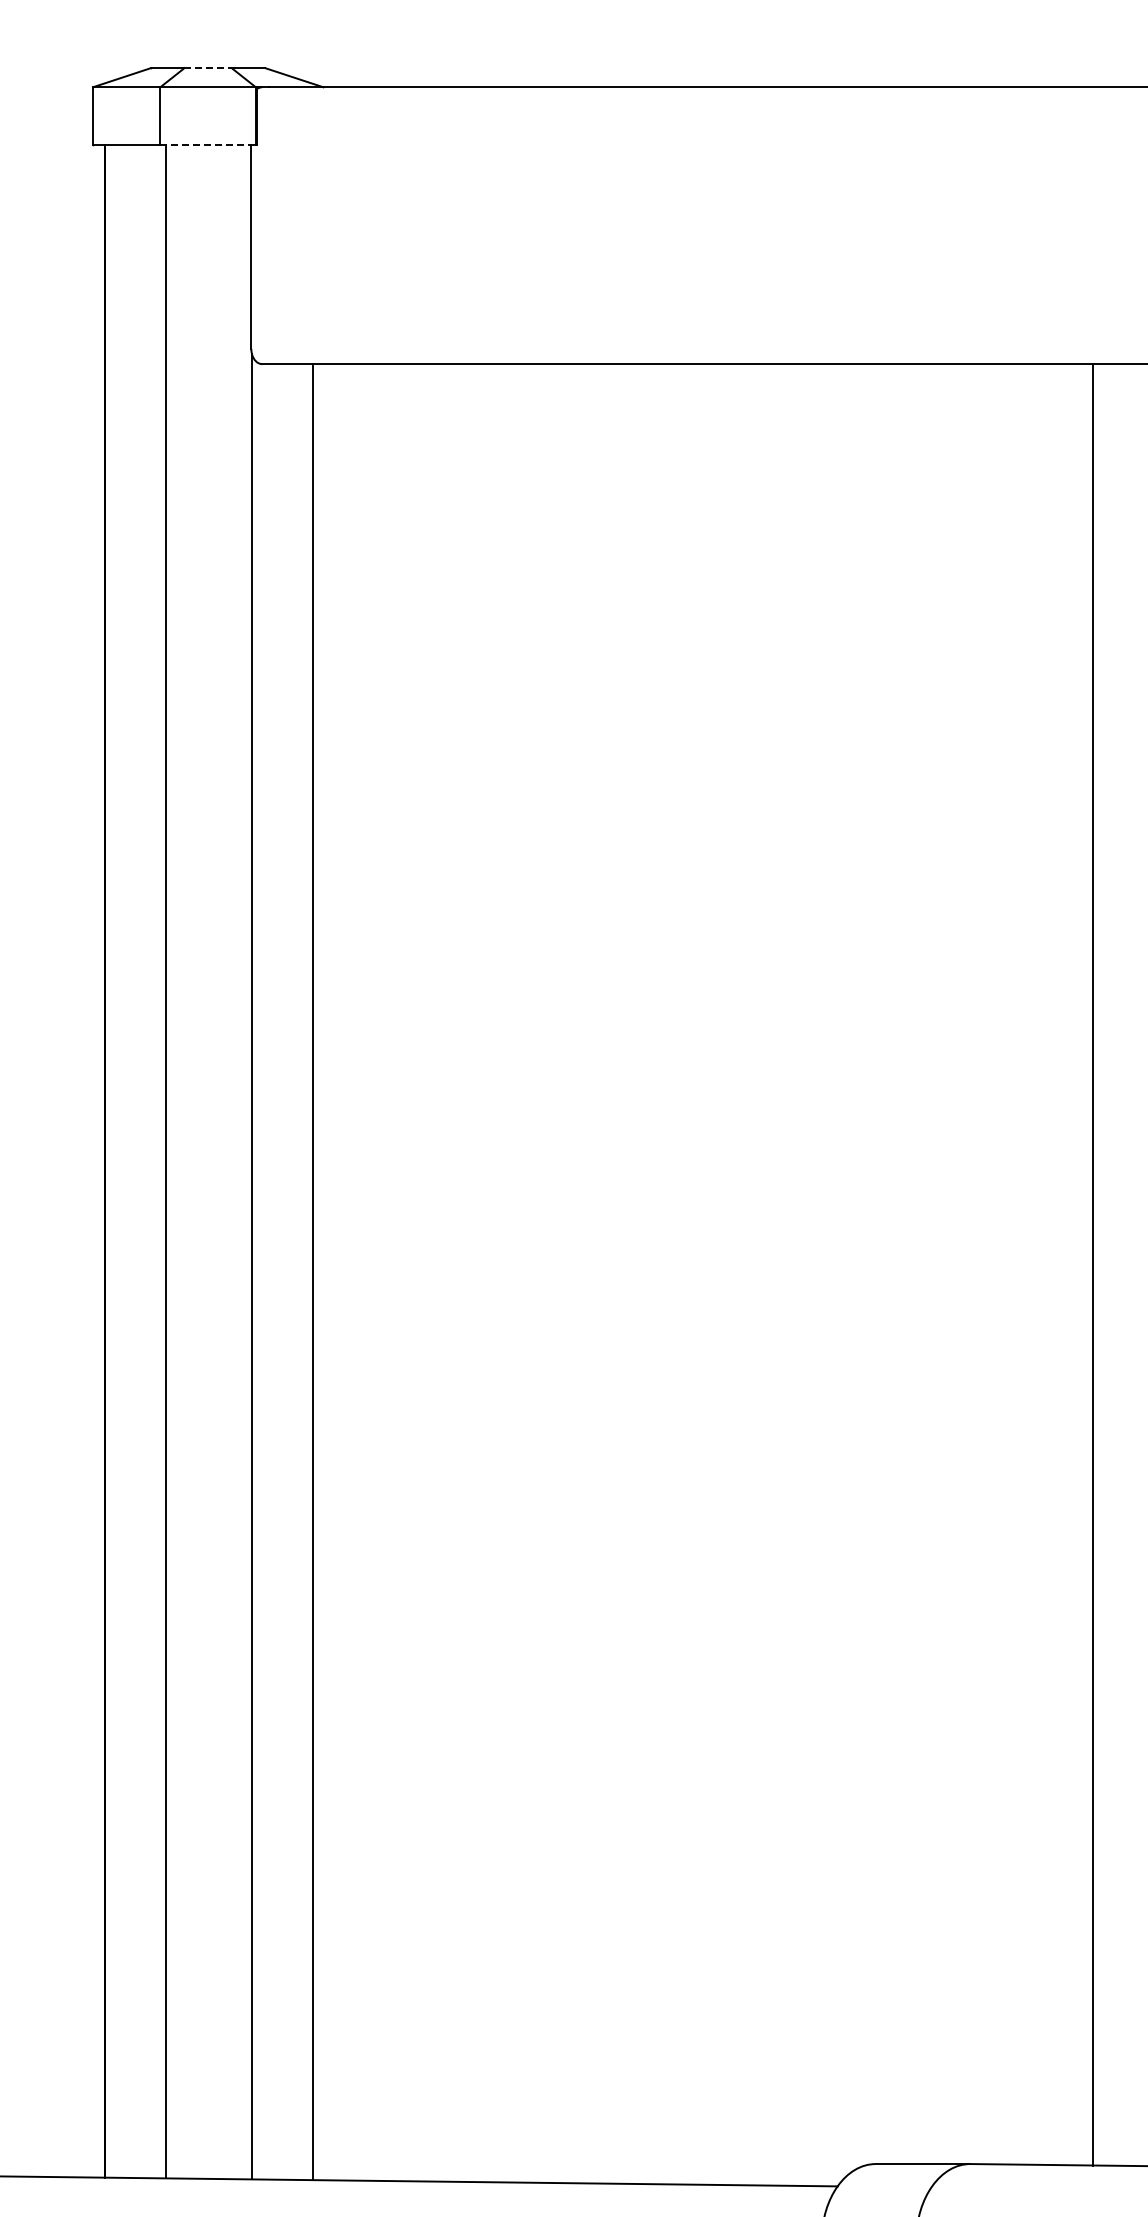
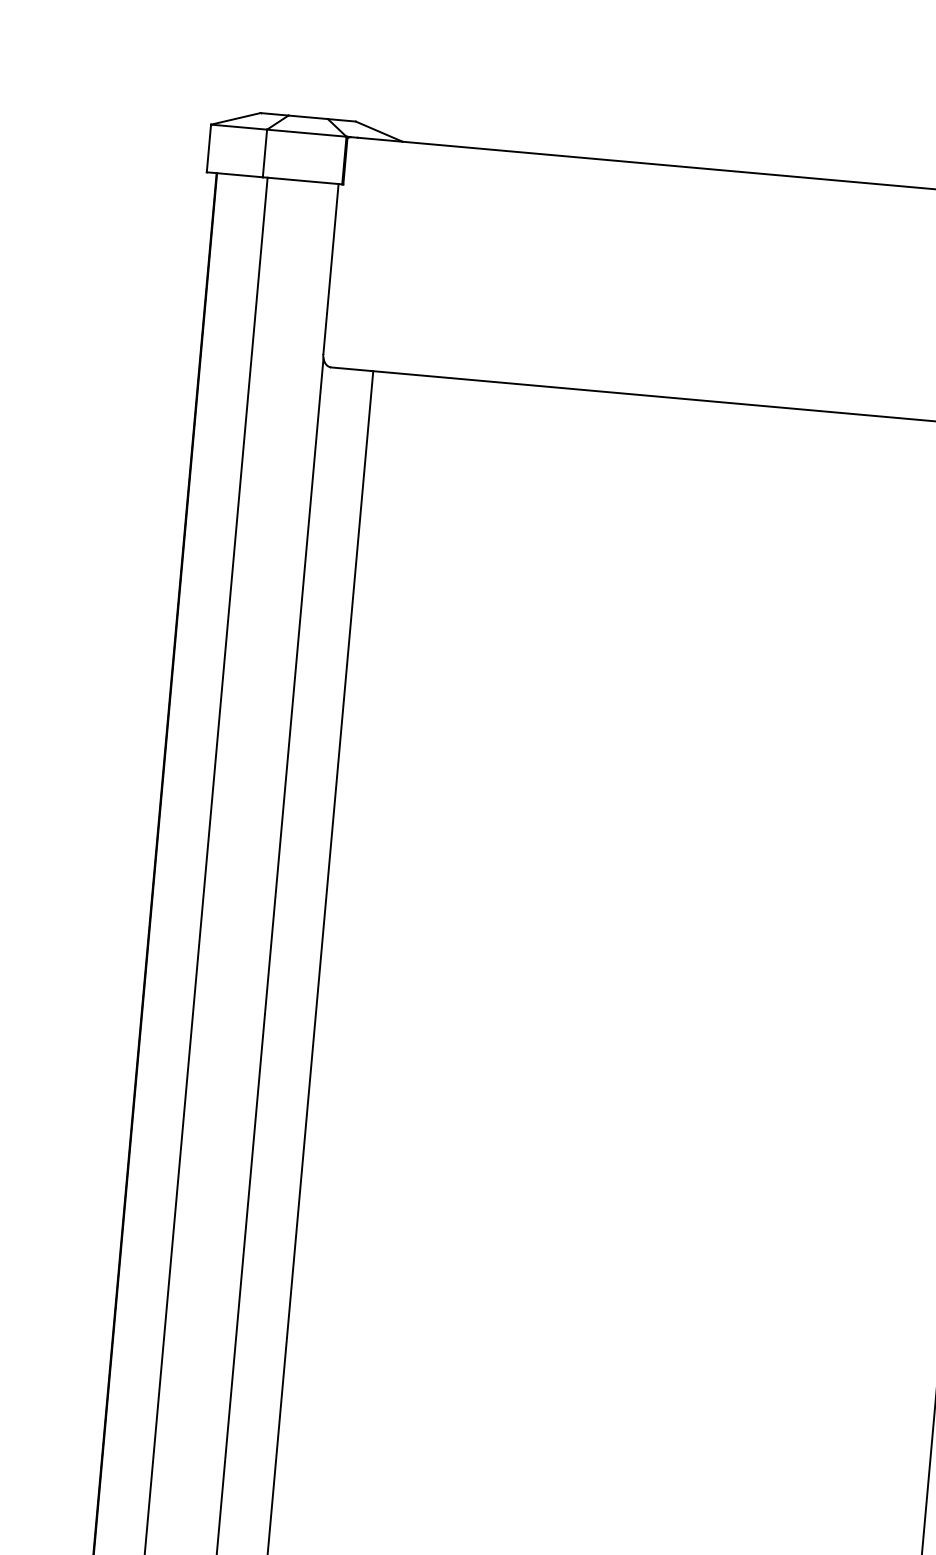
line: (208, 68) -> (308, 117), dashed -> solid
line: (208, 144) -> (302, 180), dashed -> solid

